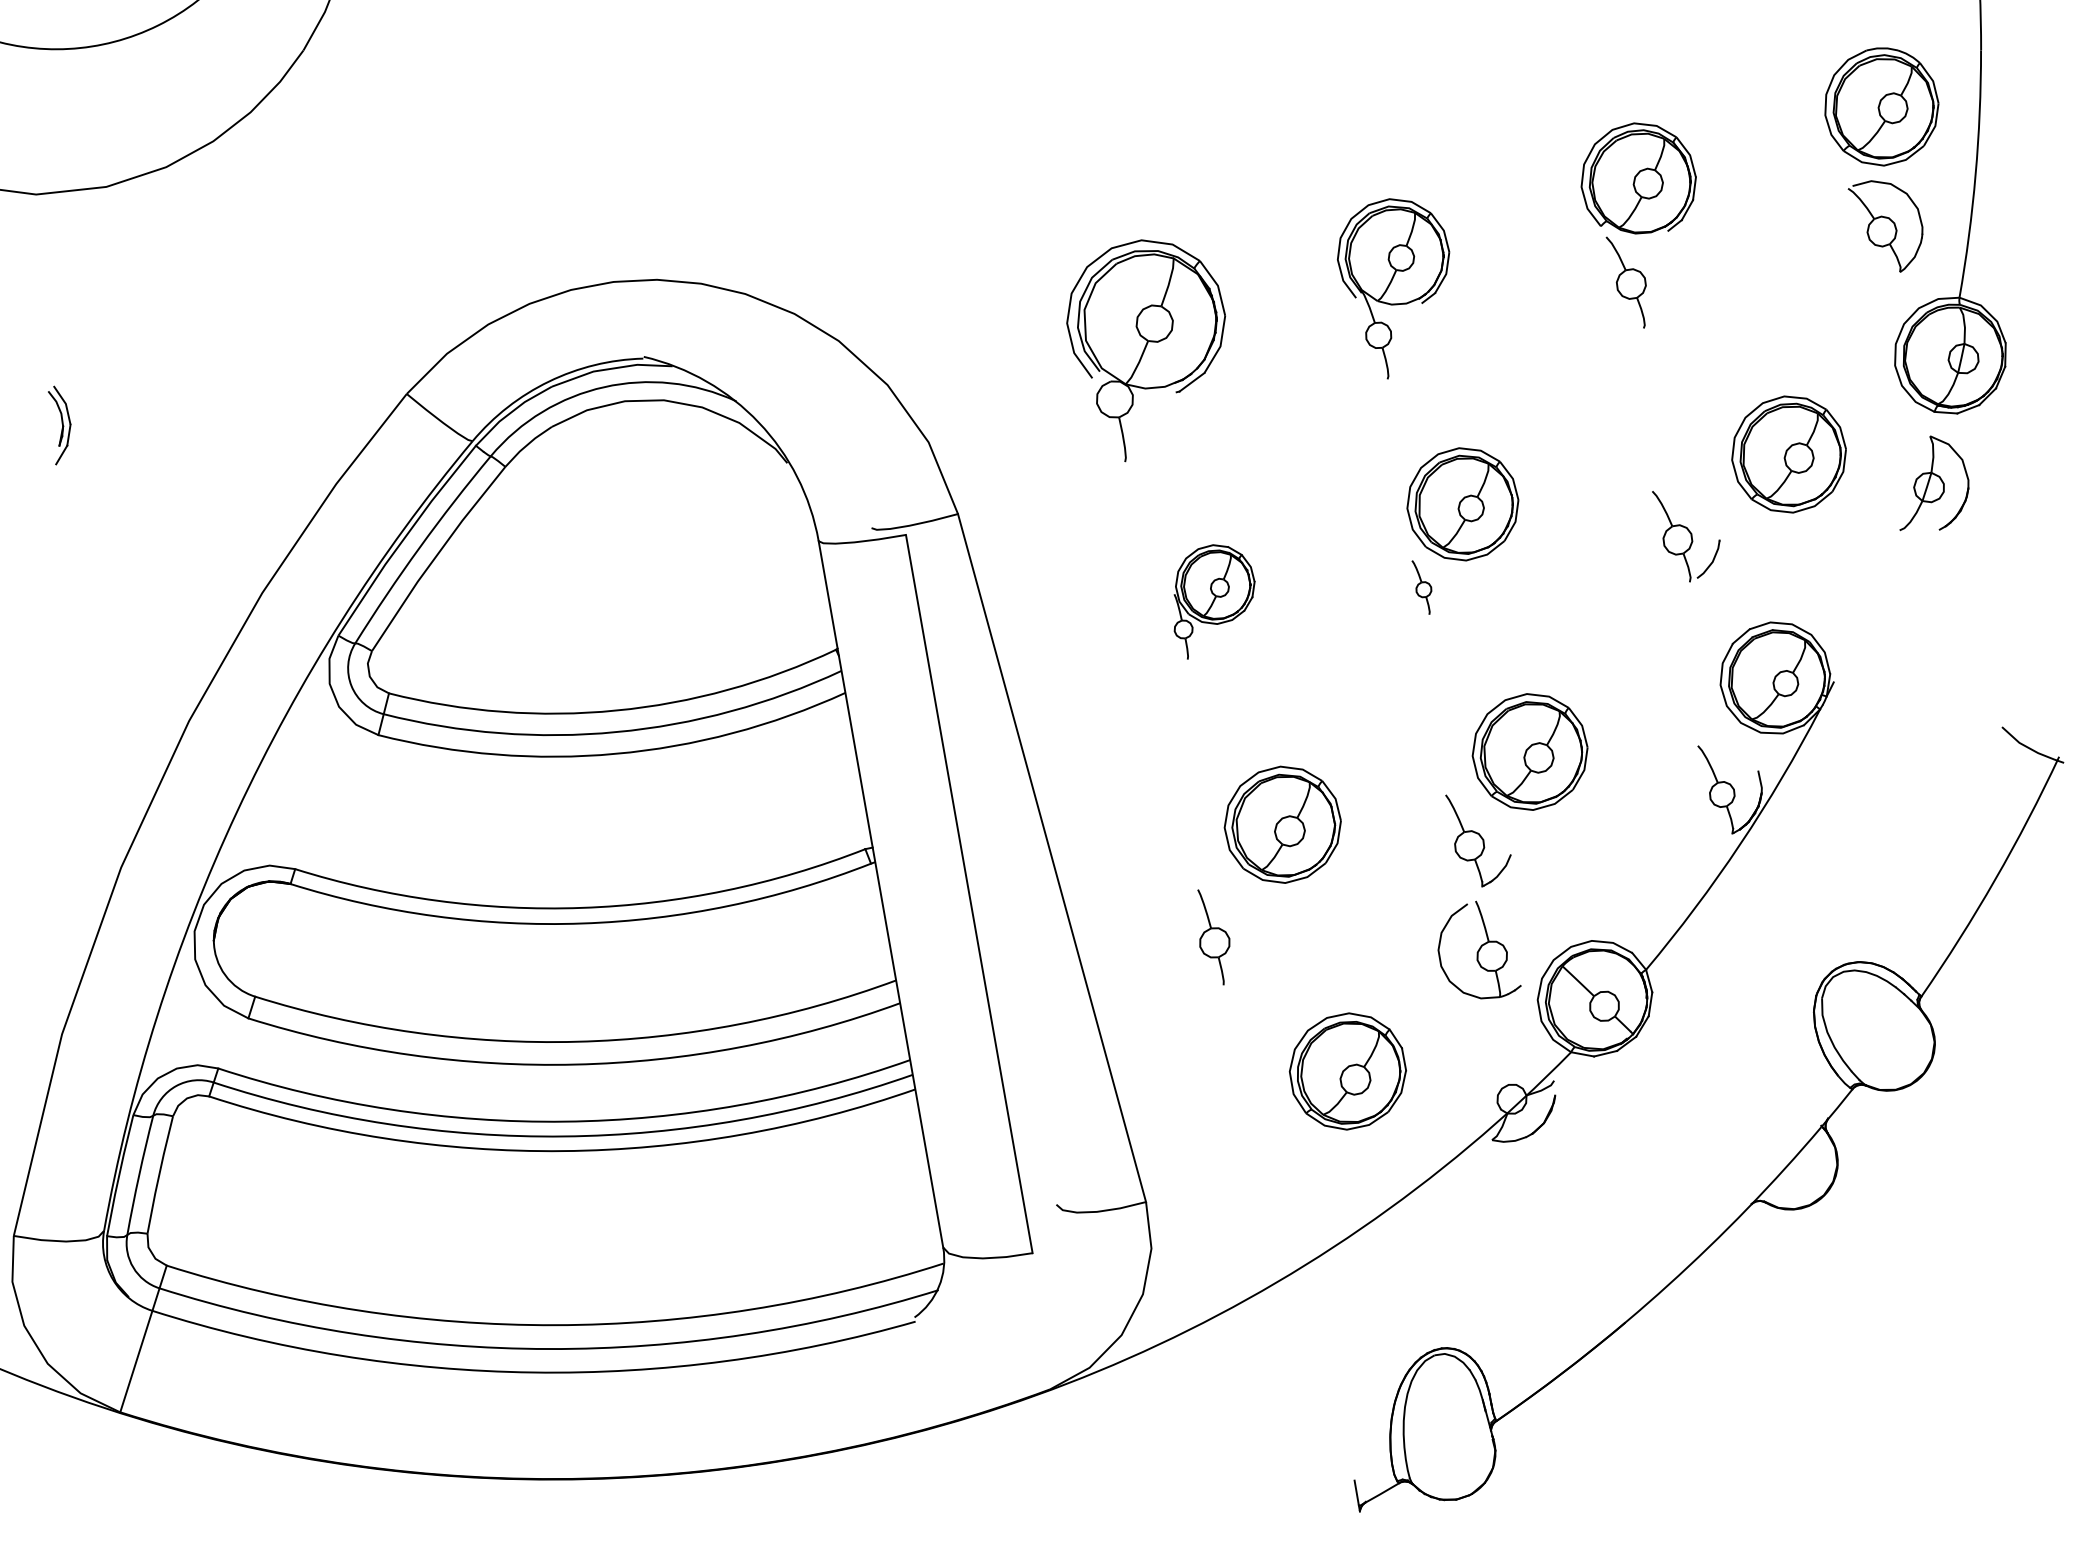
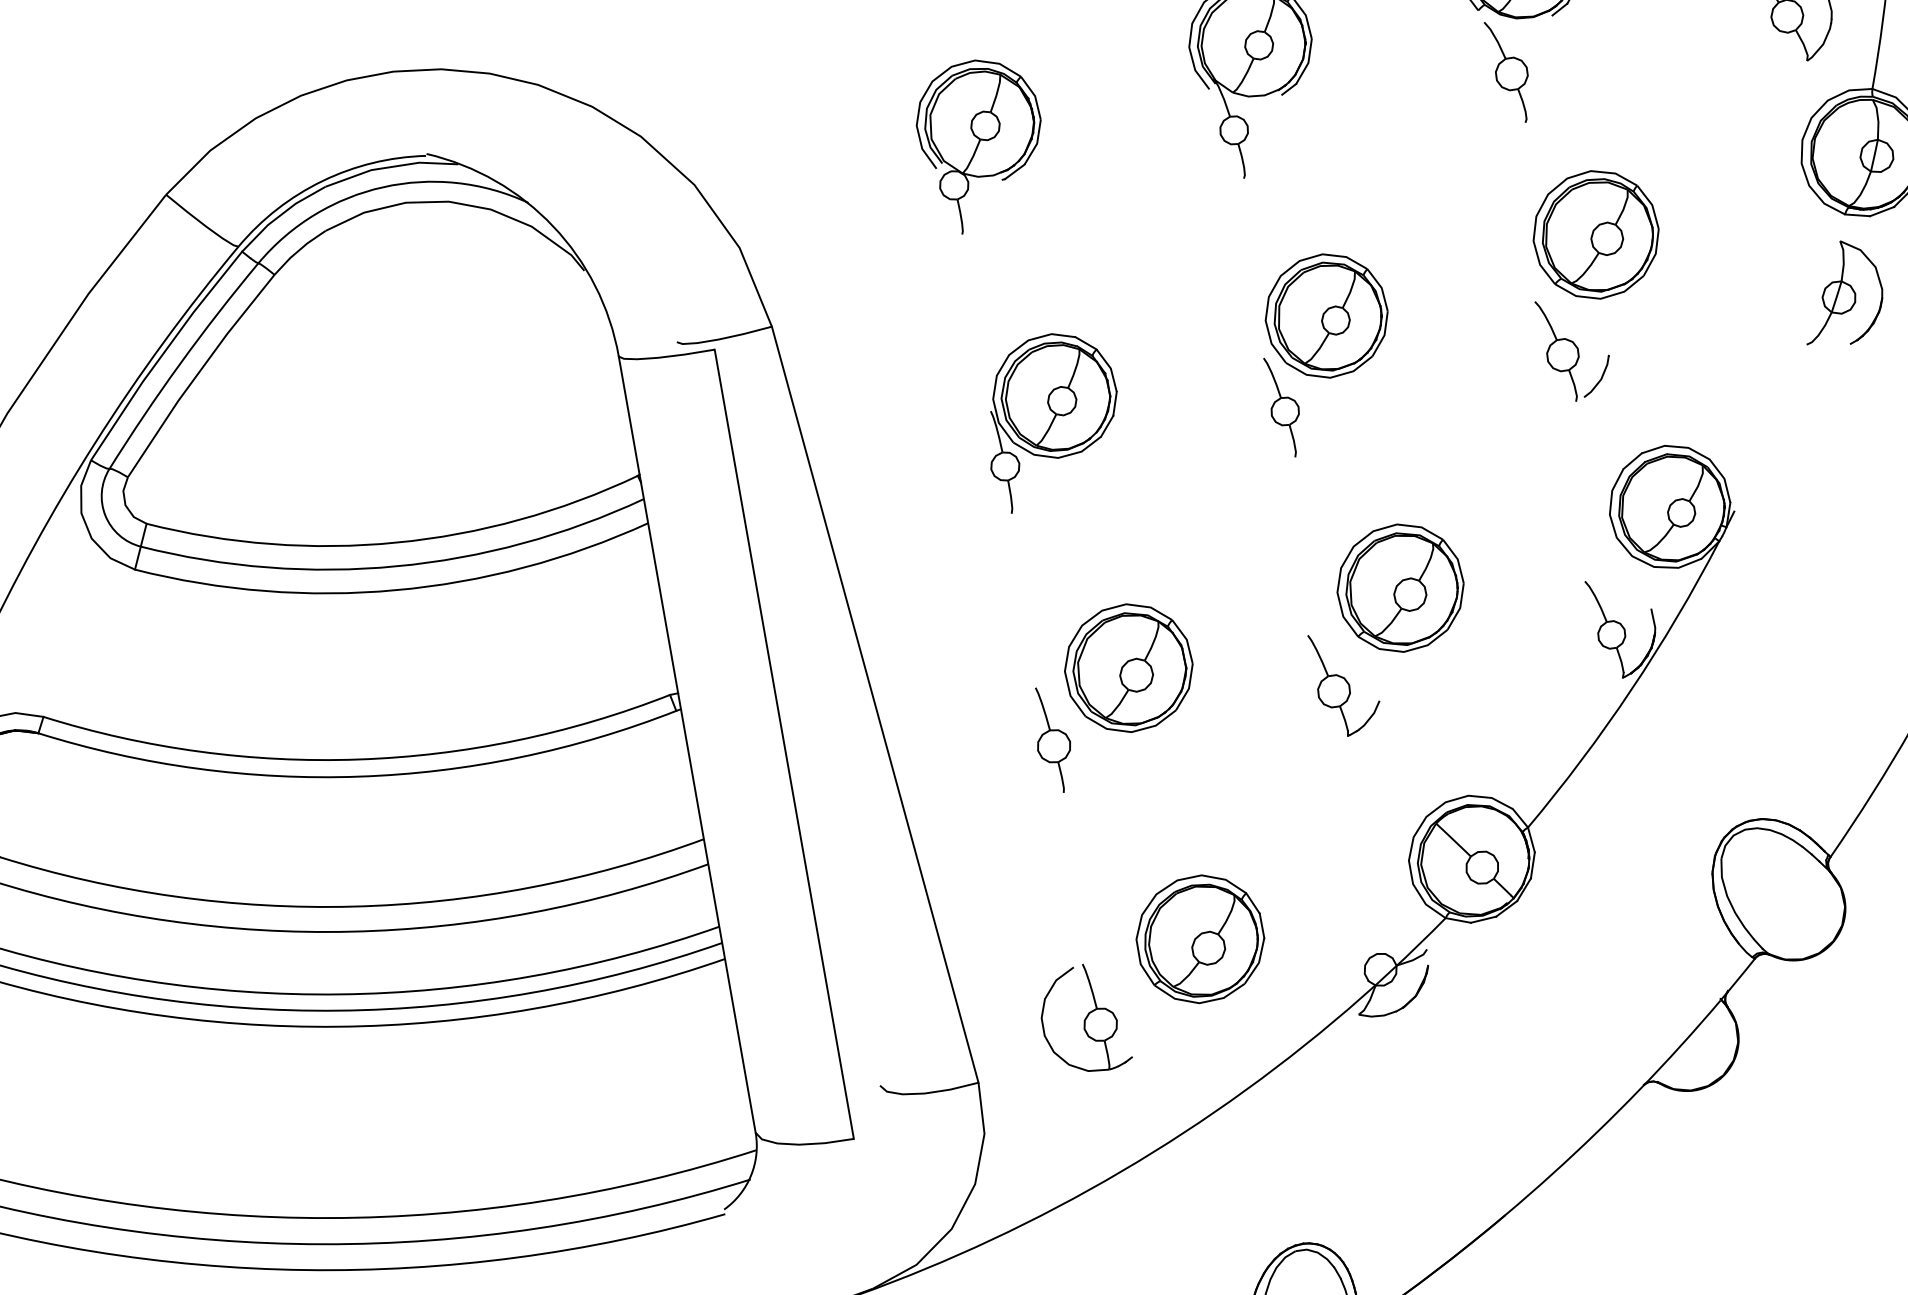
part: (1146, 350) -> (979, 146), size x0.71
part: (1788, 454) -> (1595, 234), moved
part: (1421, 587) -> (1281, 407), size x1.67
part: (1214, 601) -> (1053, 422), size x1.43
part: (1213, 937) -> (1052, 740), moved
part: (1479, 949) -> (1086, 1017), moved

